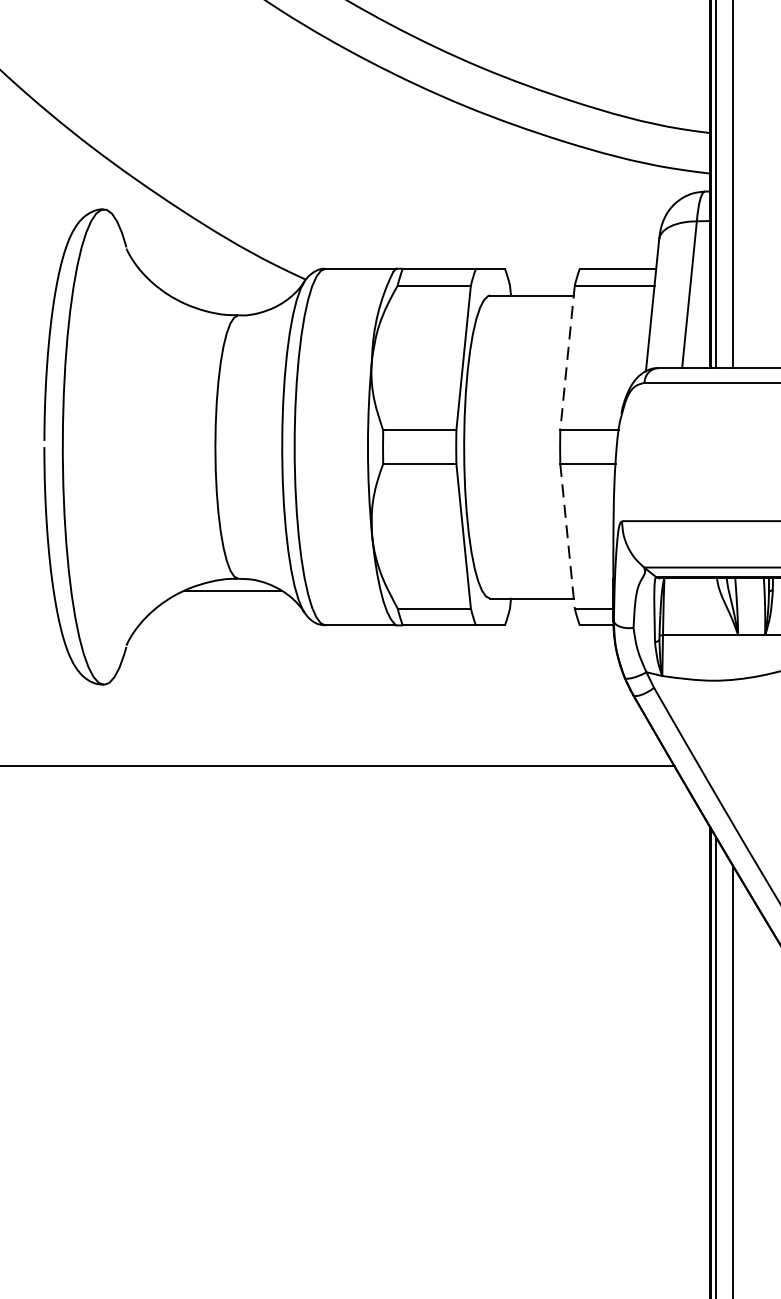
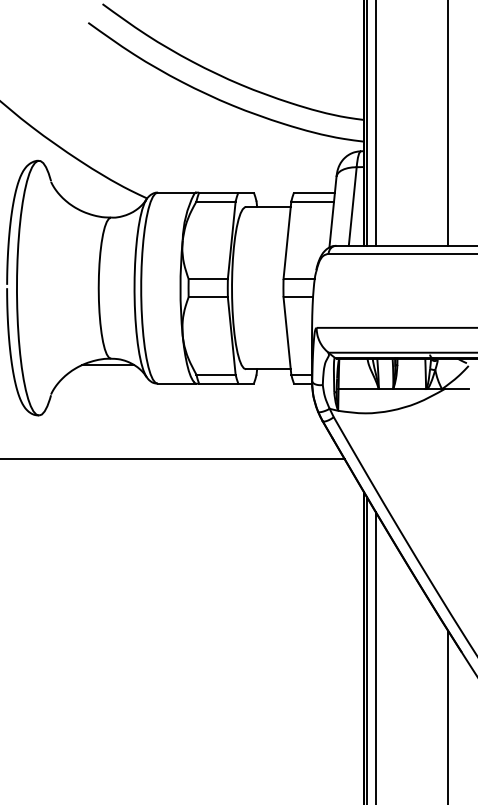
line: (567, 358) -> (287, 240), dashed -> solid
line: (567, 535) -> (287, 335), dashed -> solid

